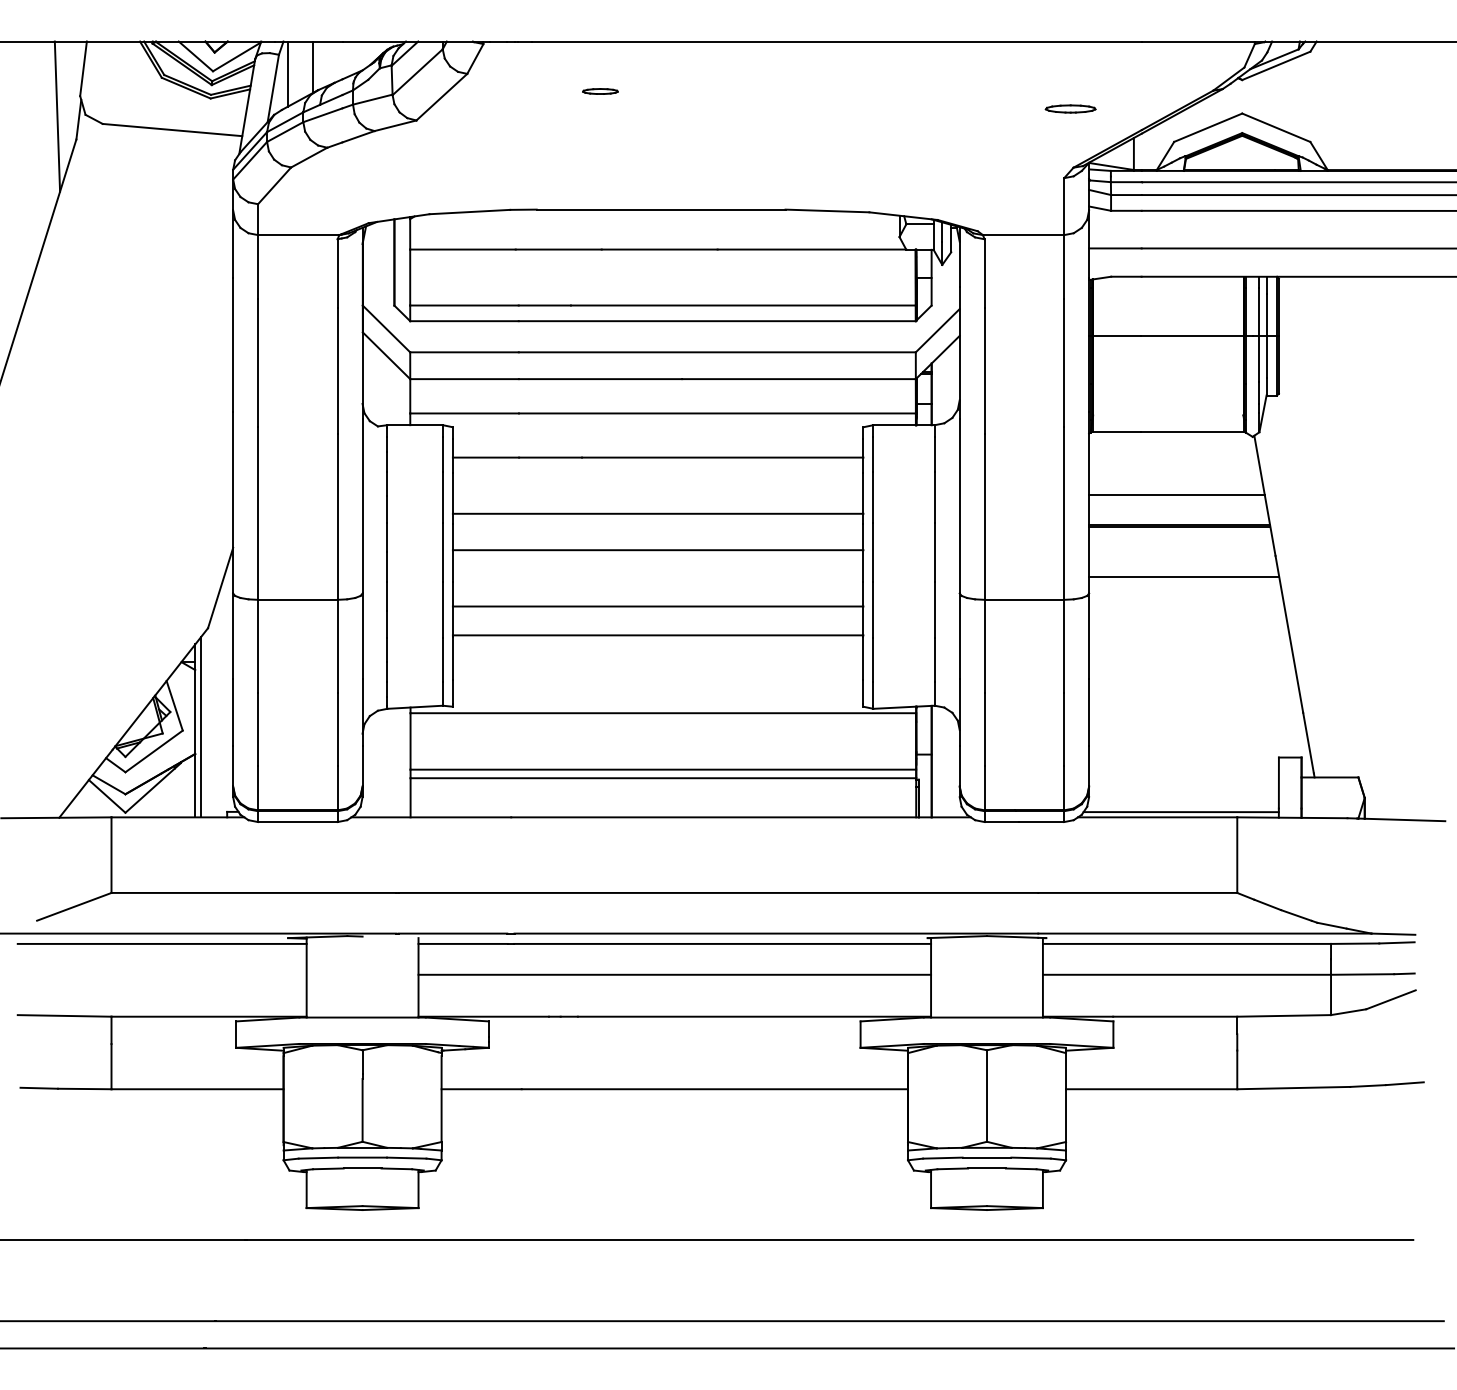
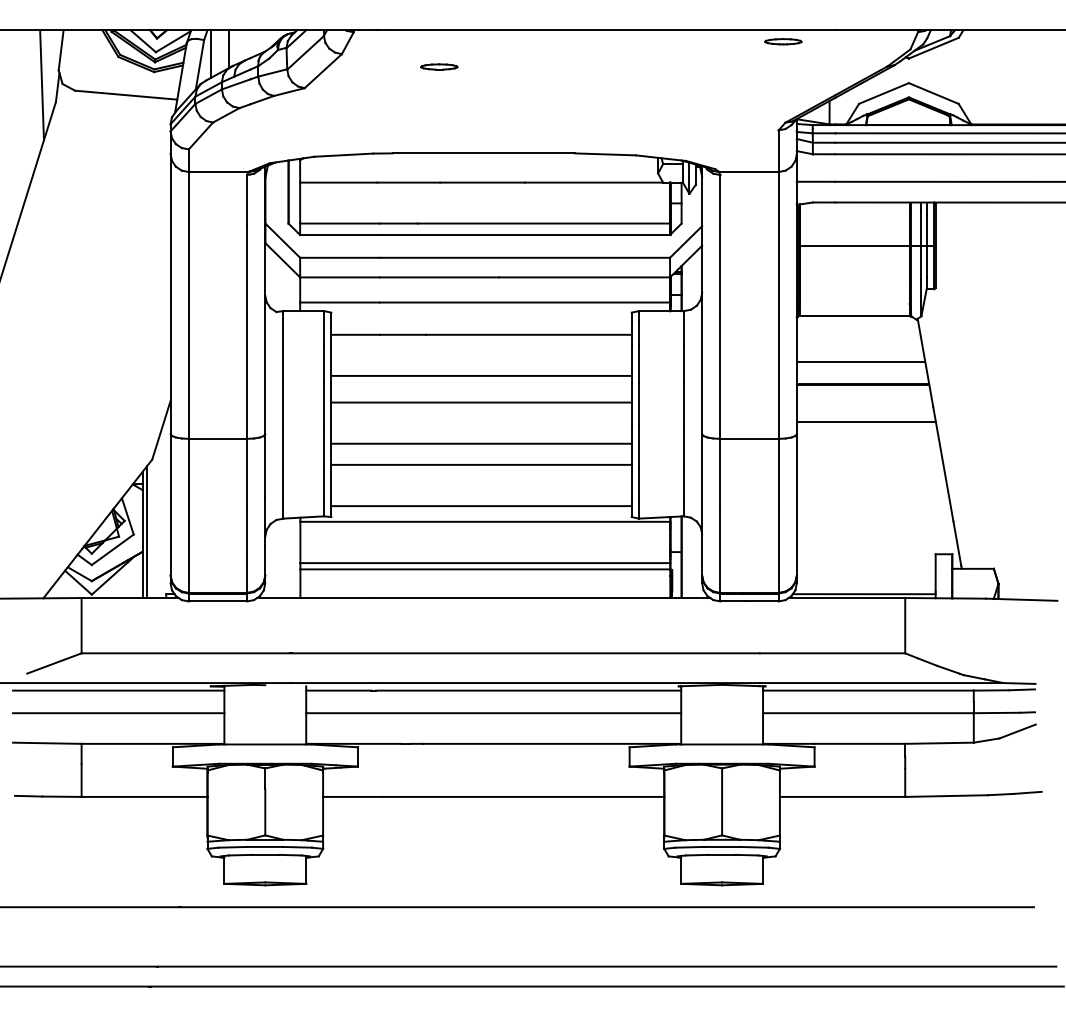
part: (600, 91) -> (439, 66), size x1.43
part: (1070, 108) -> (783, 41), moved
line: (657, 691) -> (481, 505), added
line: (161, 974) -> (118, 712), added

